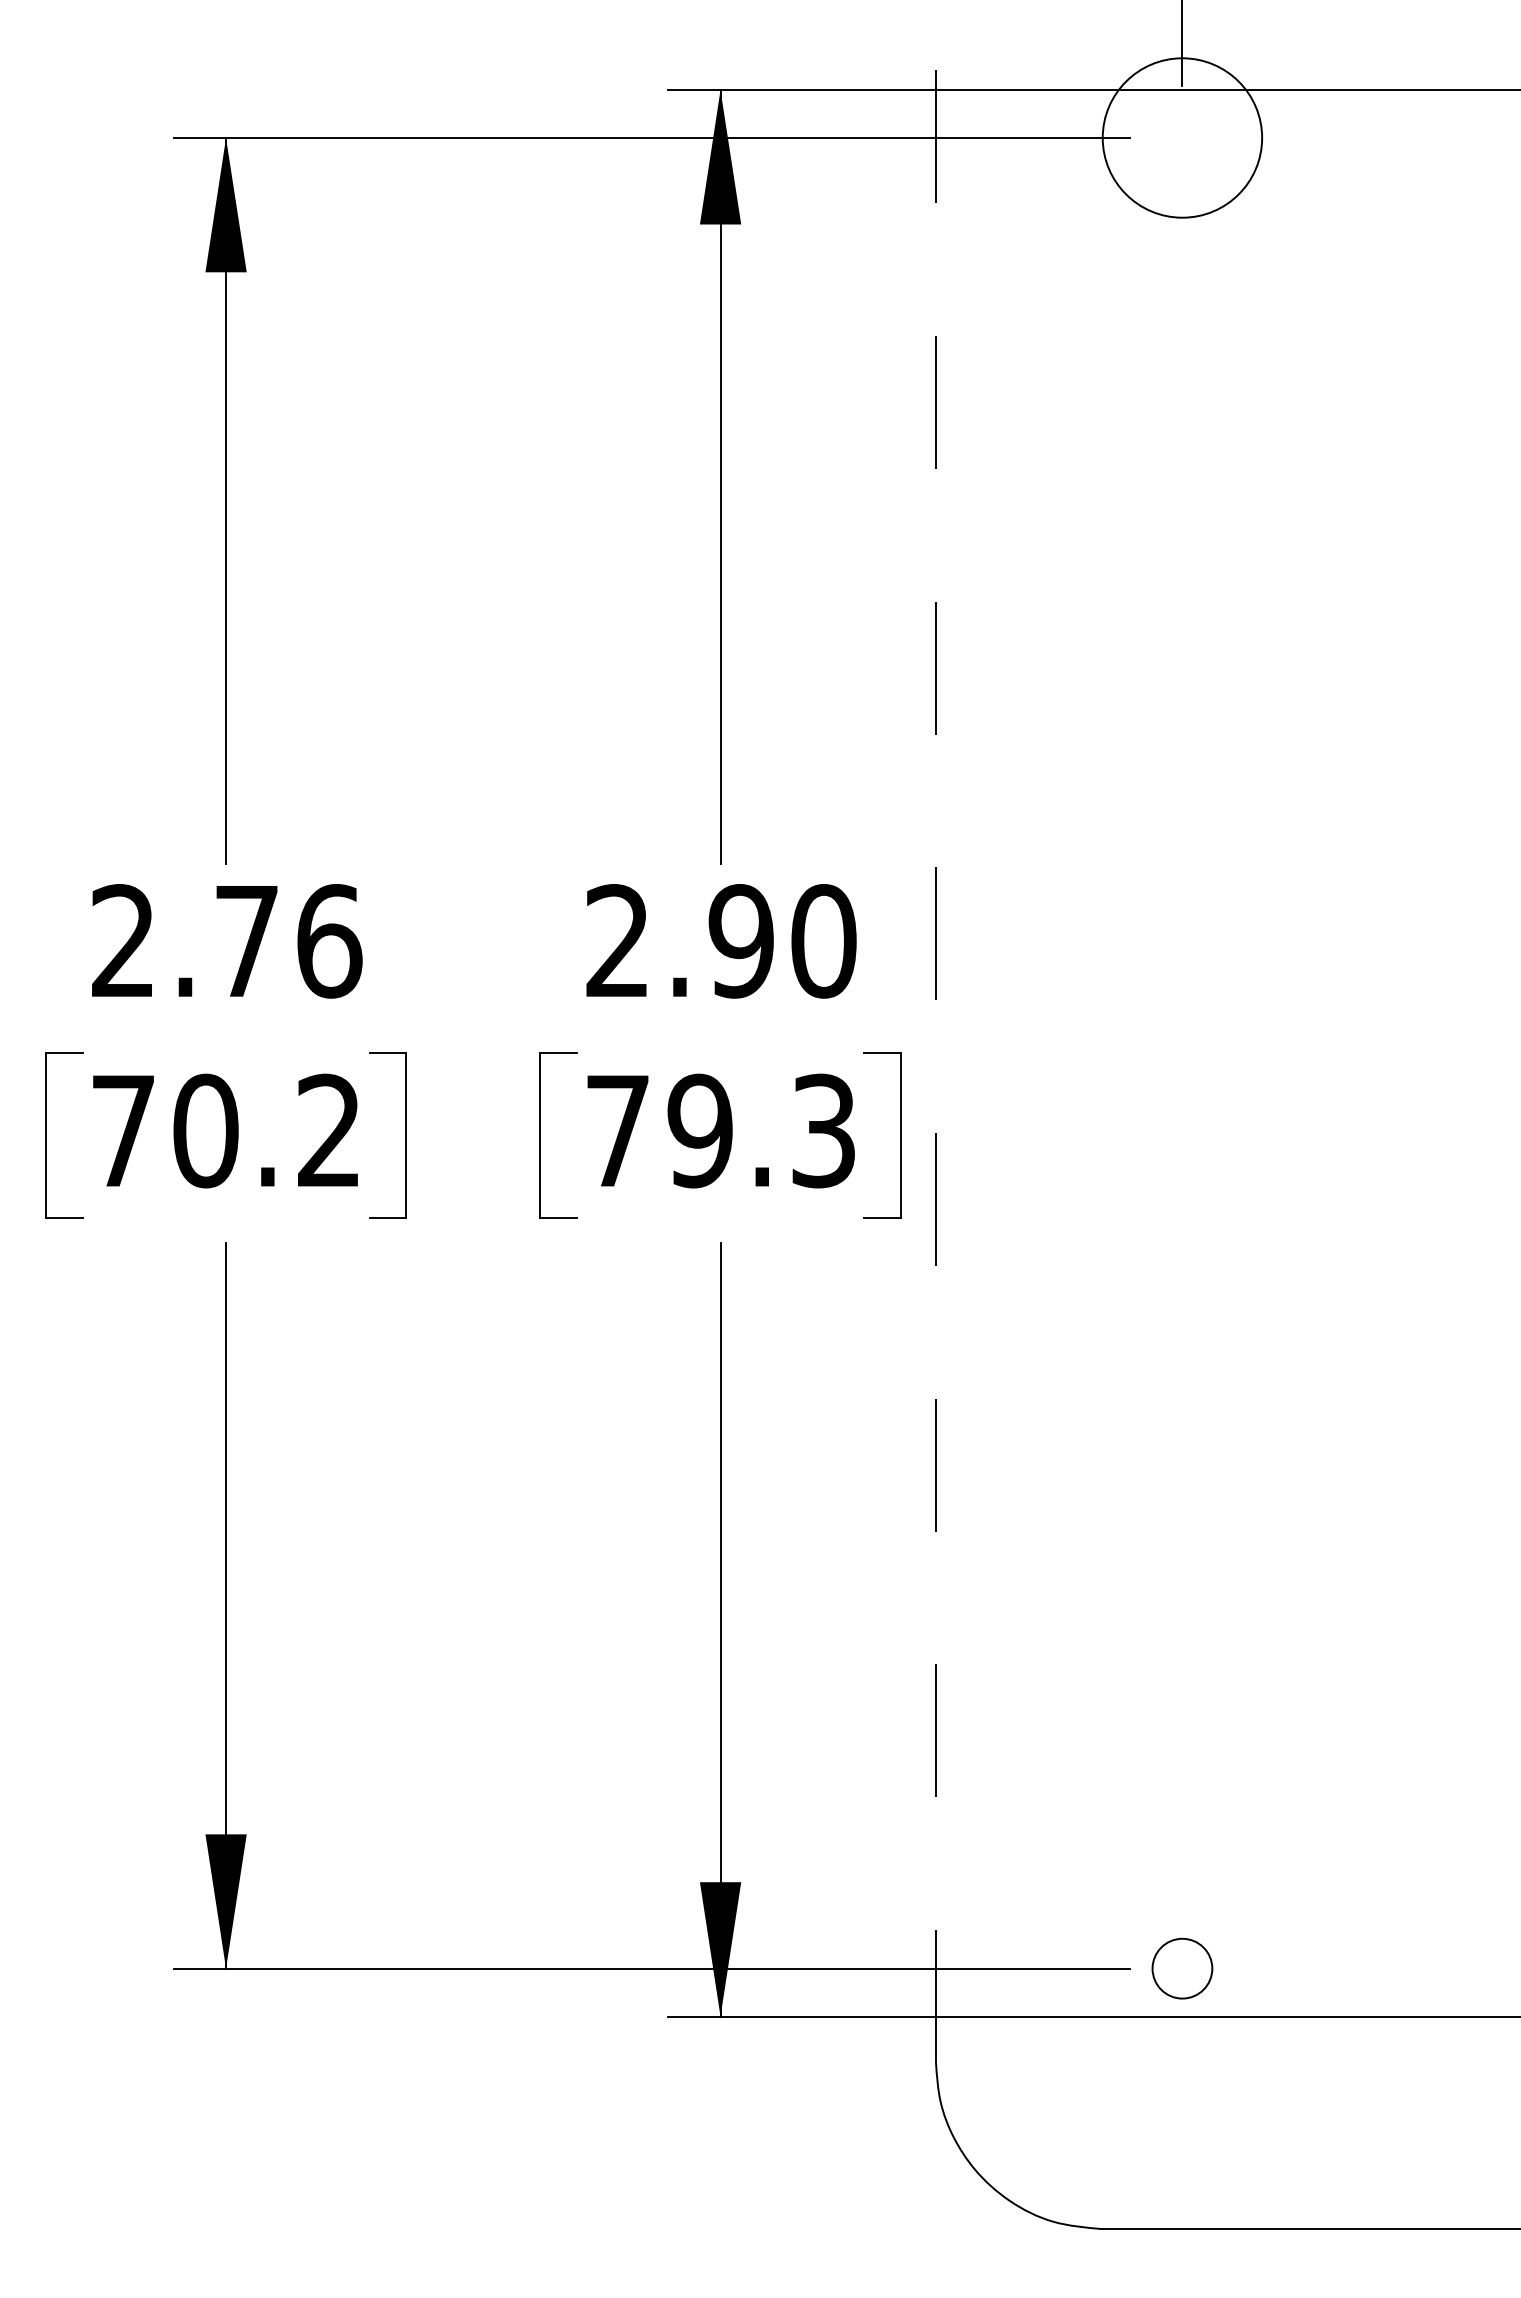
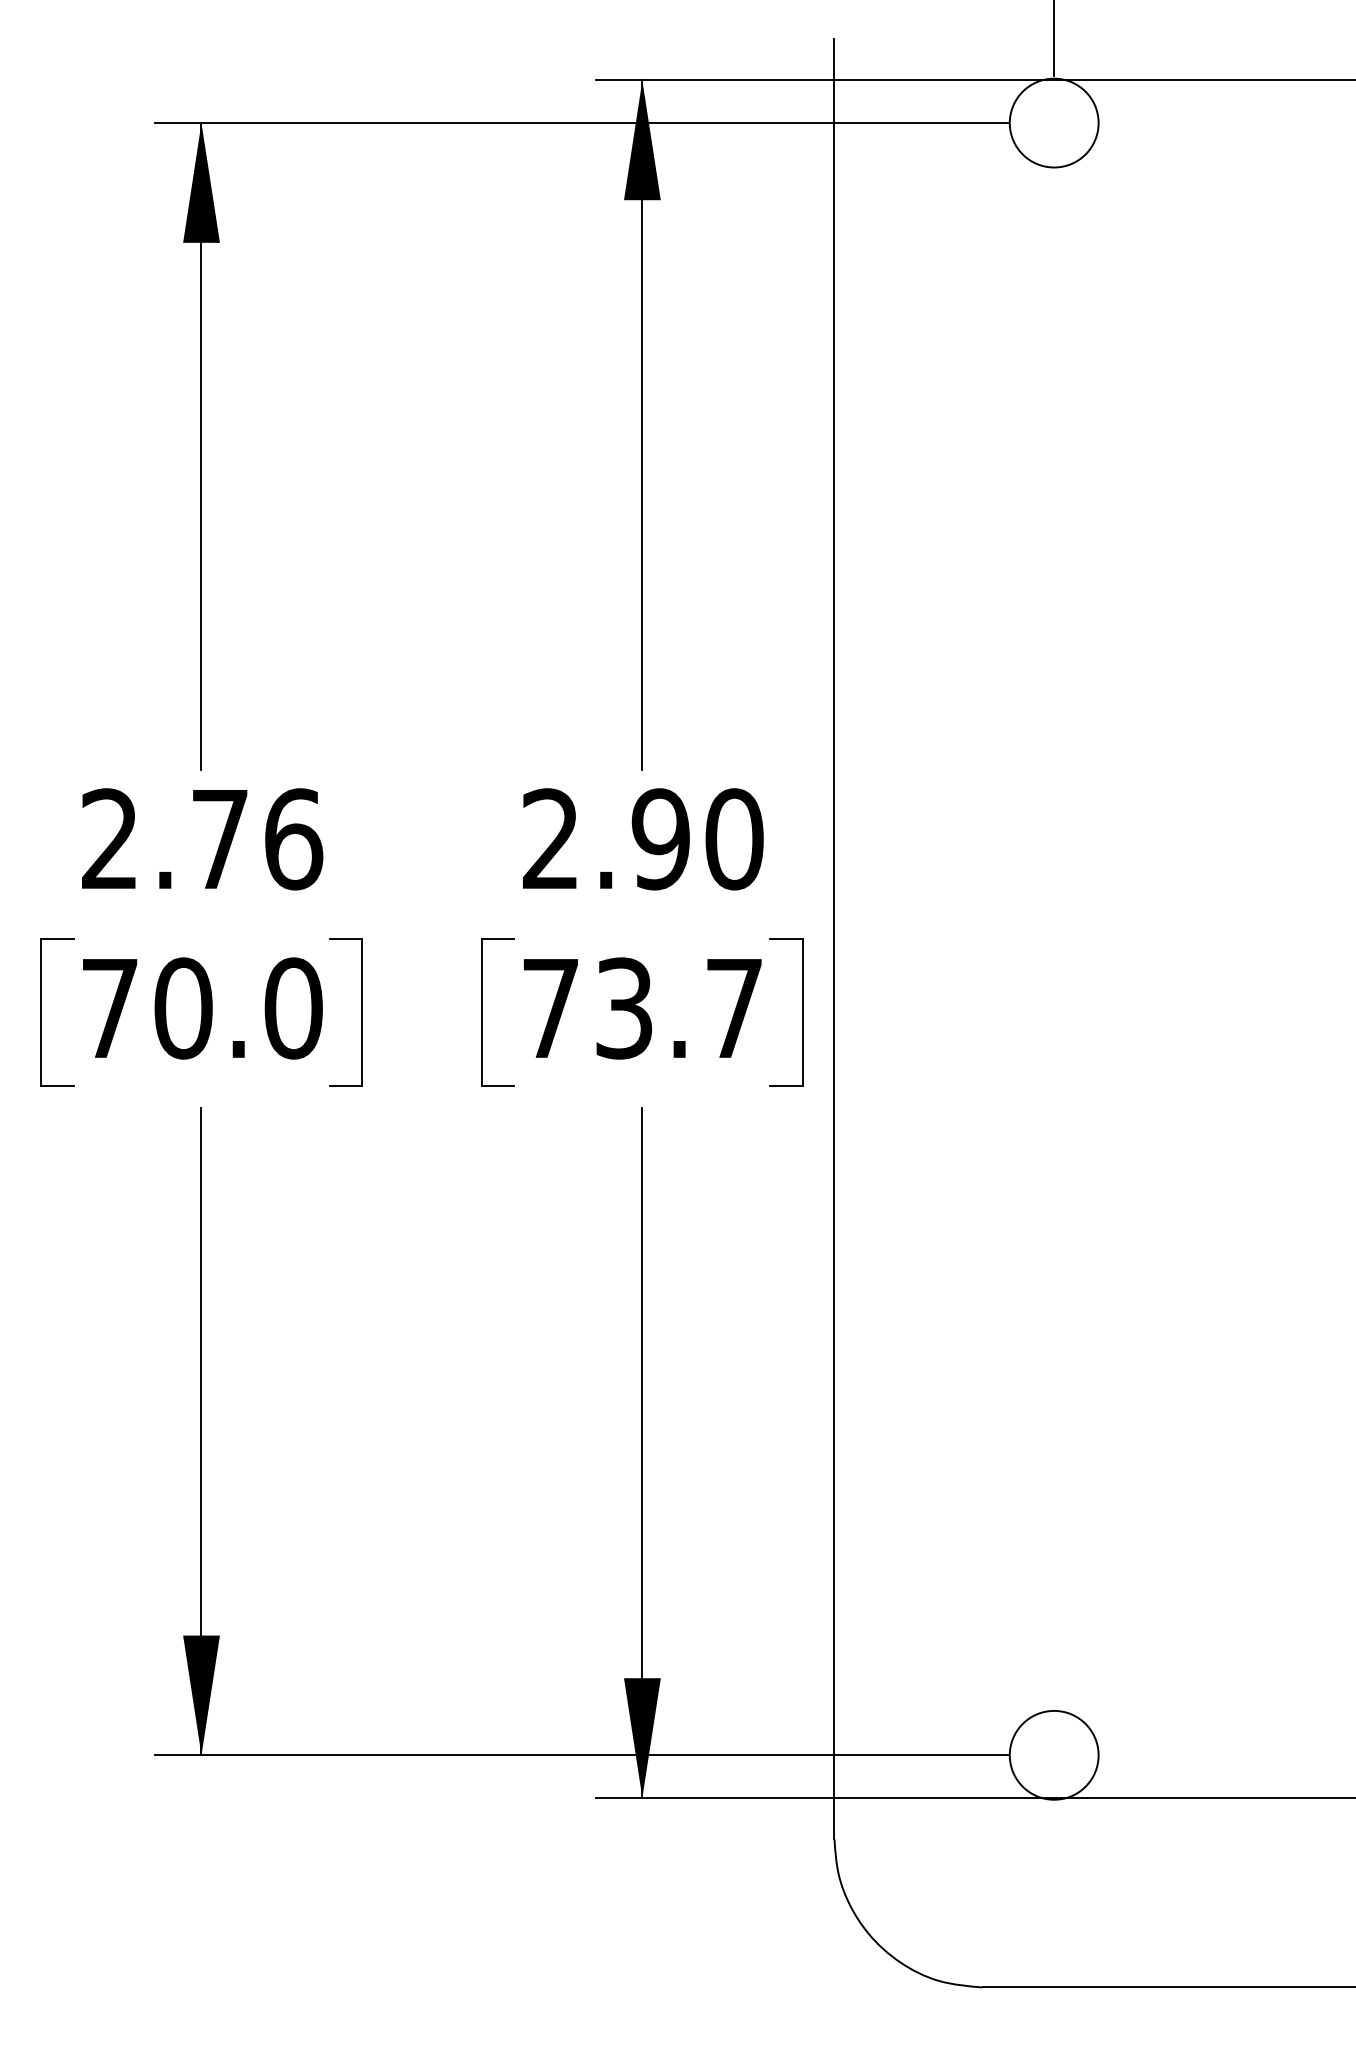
circle: (1182, 137) -> (1054, 122), size x0.62
line: (936, 1053) -> (834, 939), dashed -> solid
text: (329, 1130) -> (293, 1008), 70.2 -> 70.0
text: (760, 1130) -> (678, 1008), 79.3 -> 73.7
circle: (1182, 1968) -> (1054, 1755), size x1.67

